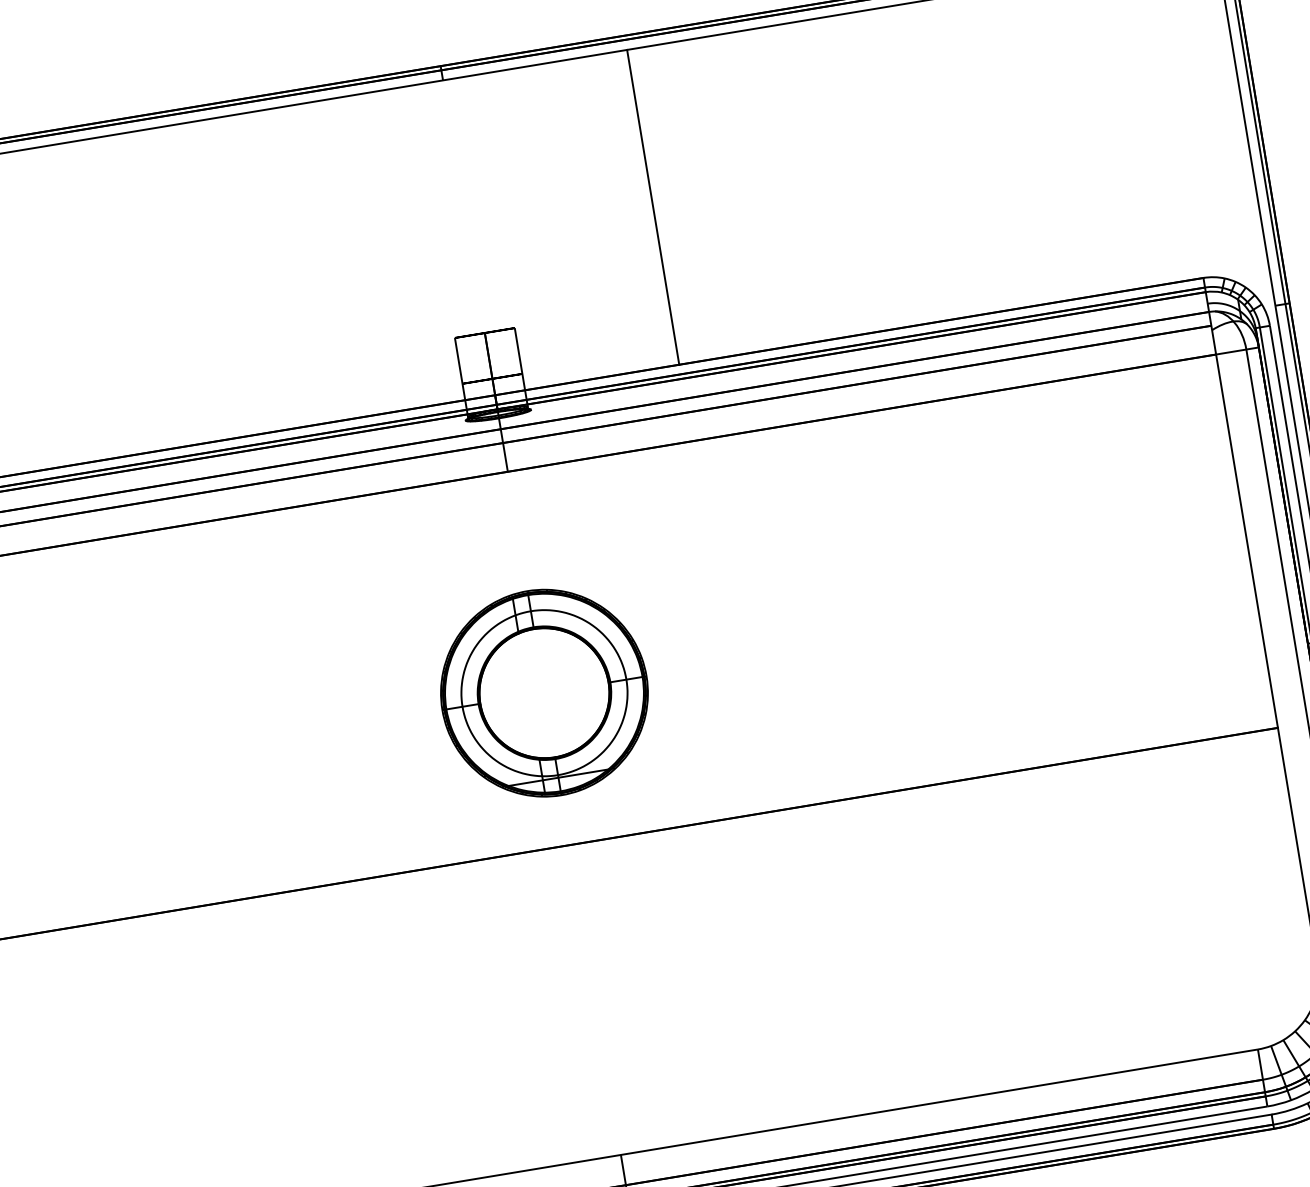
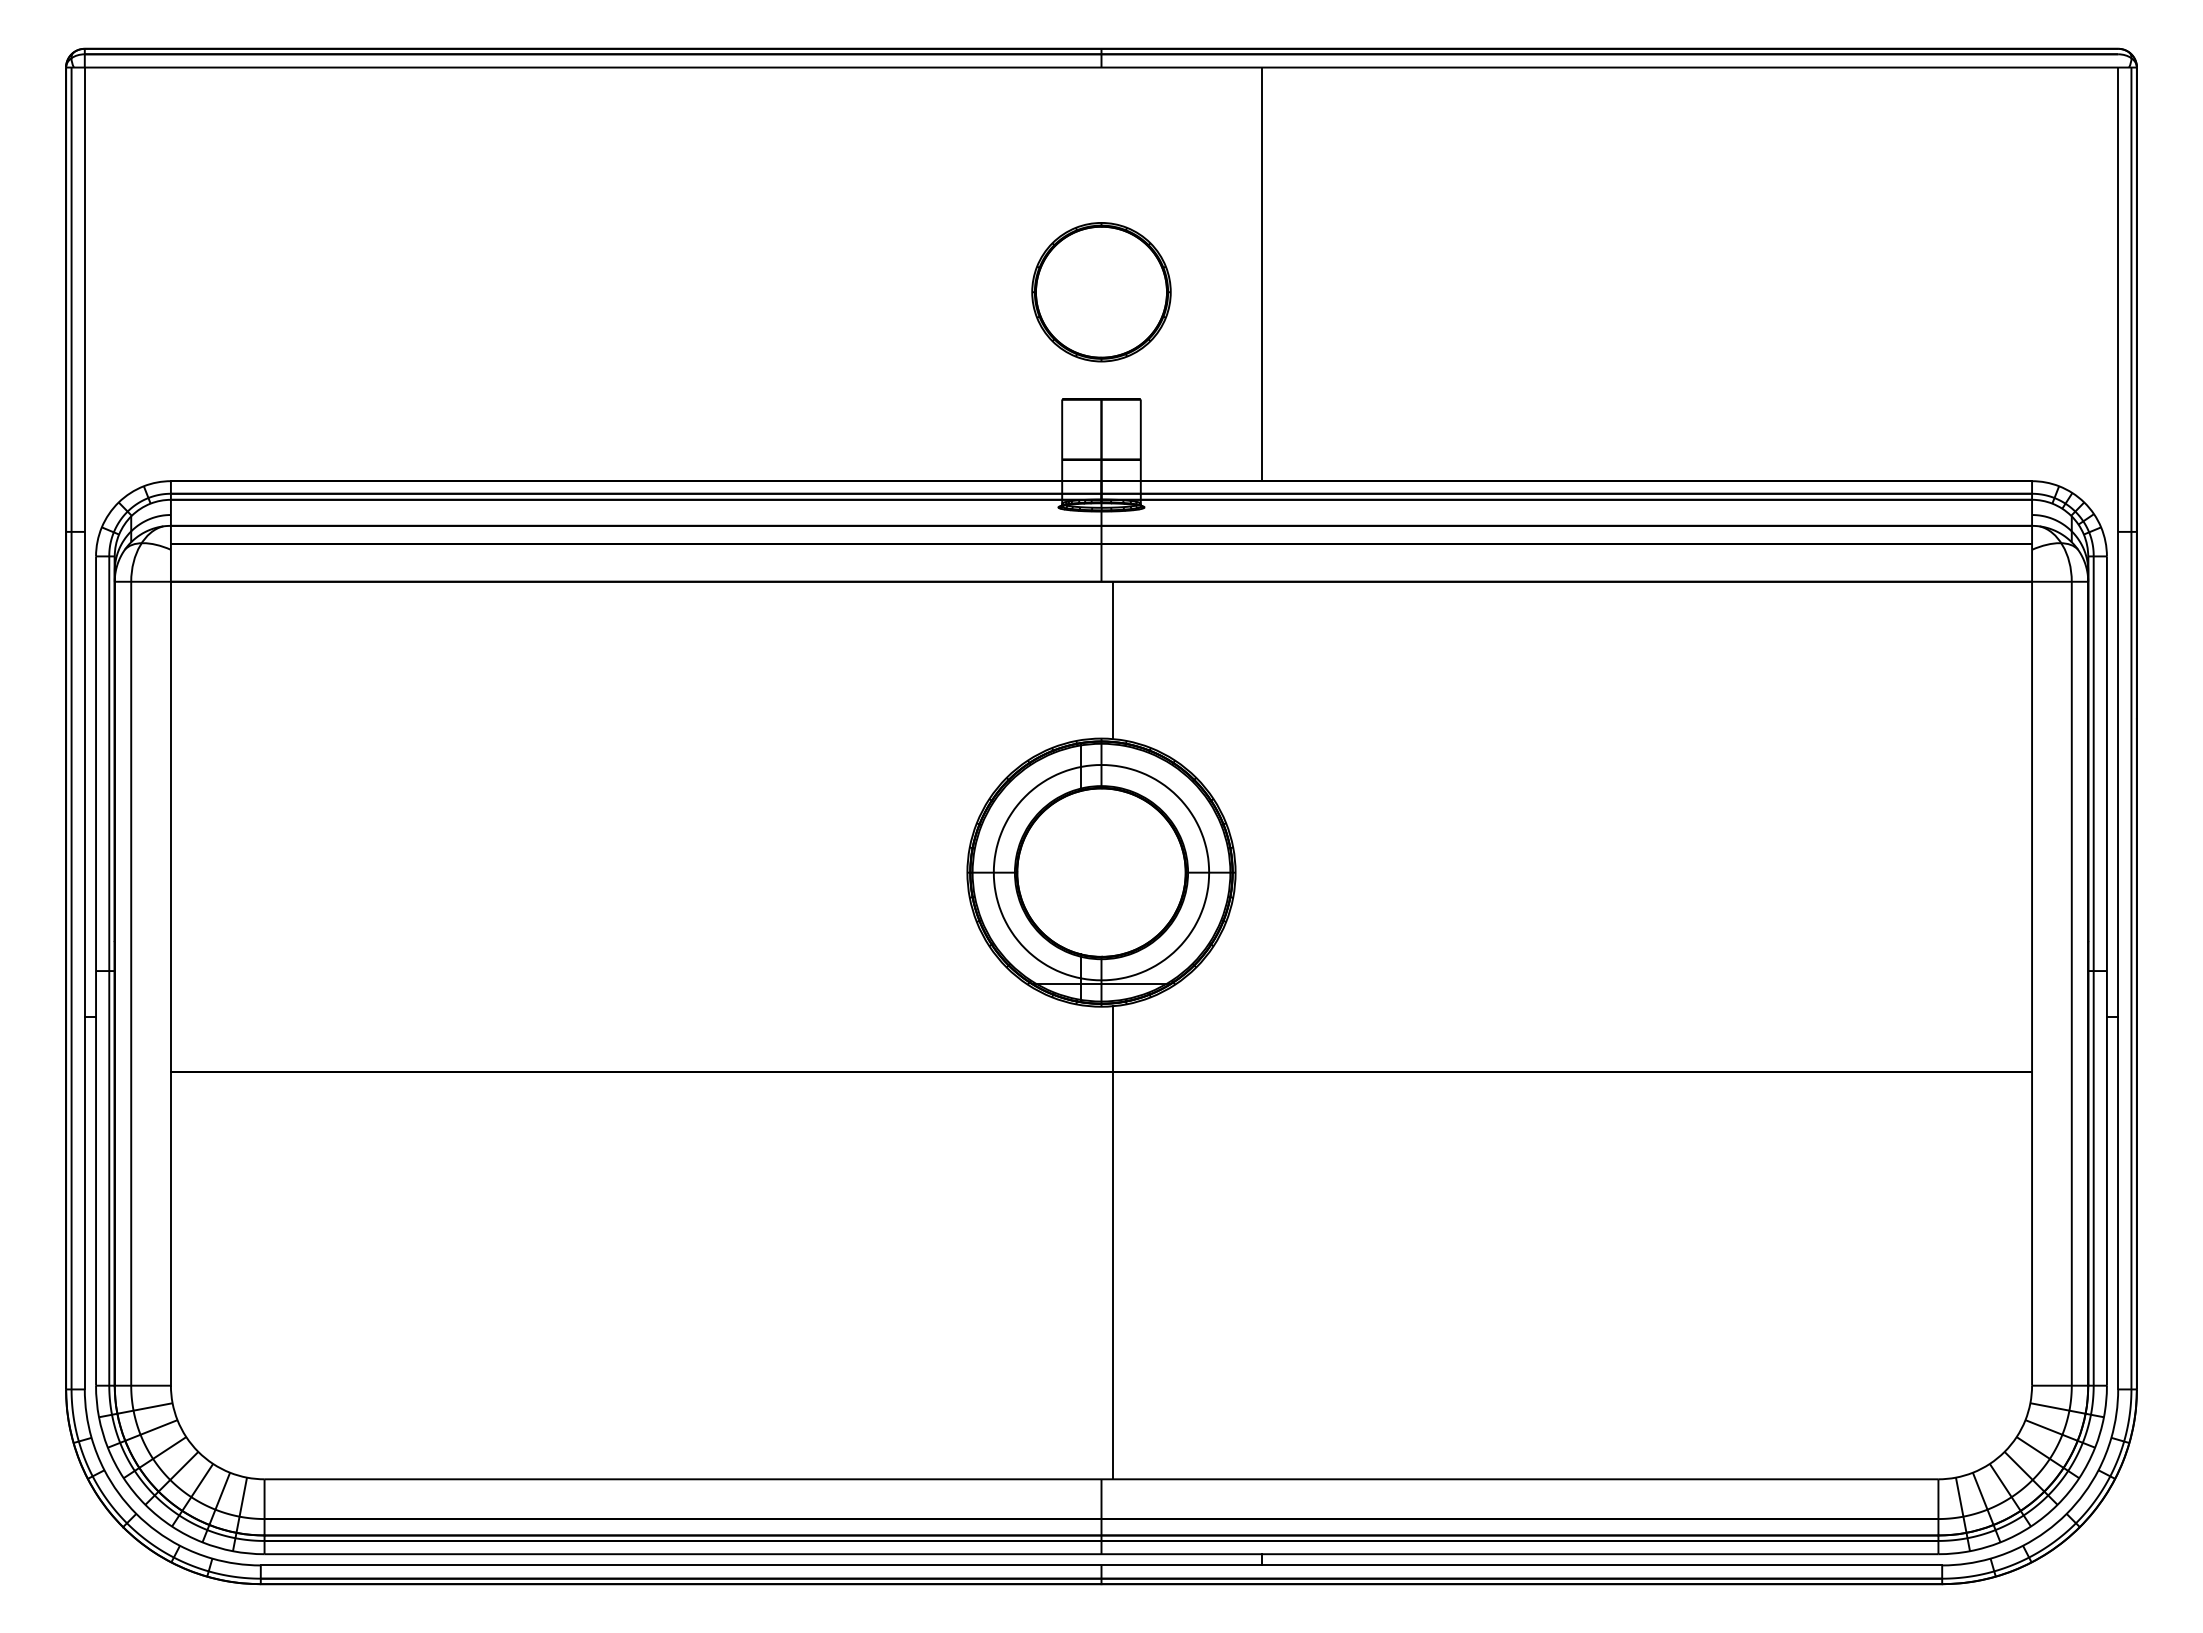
line: (653, 207) -> (1262, 274), moved
part: (471, 251) -> (1101, 292), added
line: (526, 530) -> (1112, 660), added
line: (599, 973) -> (1112, 1242), added

